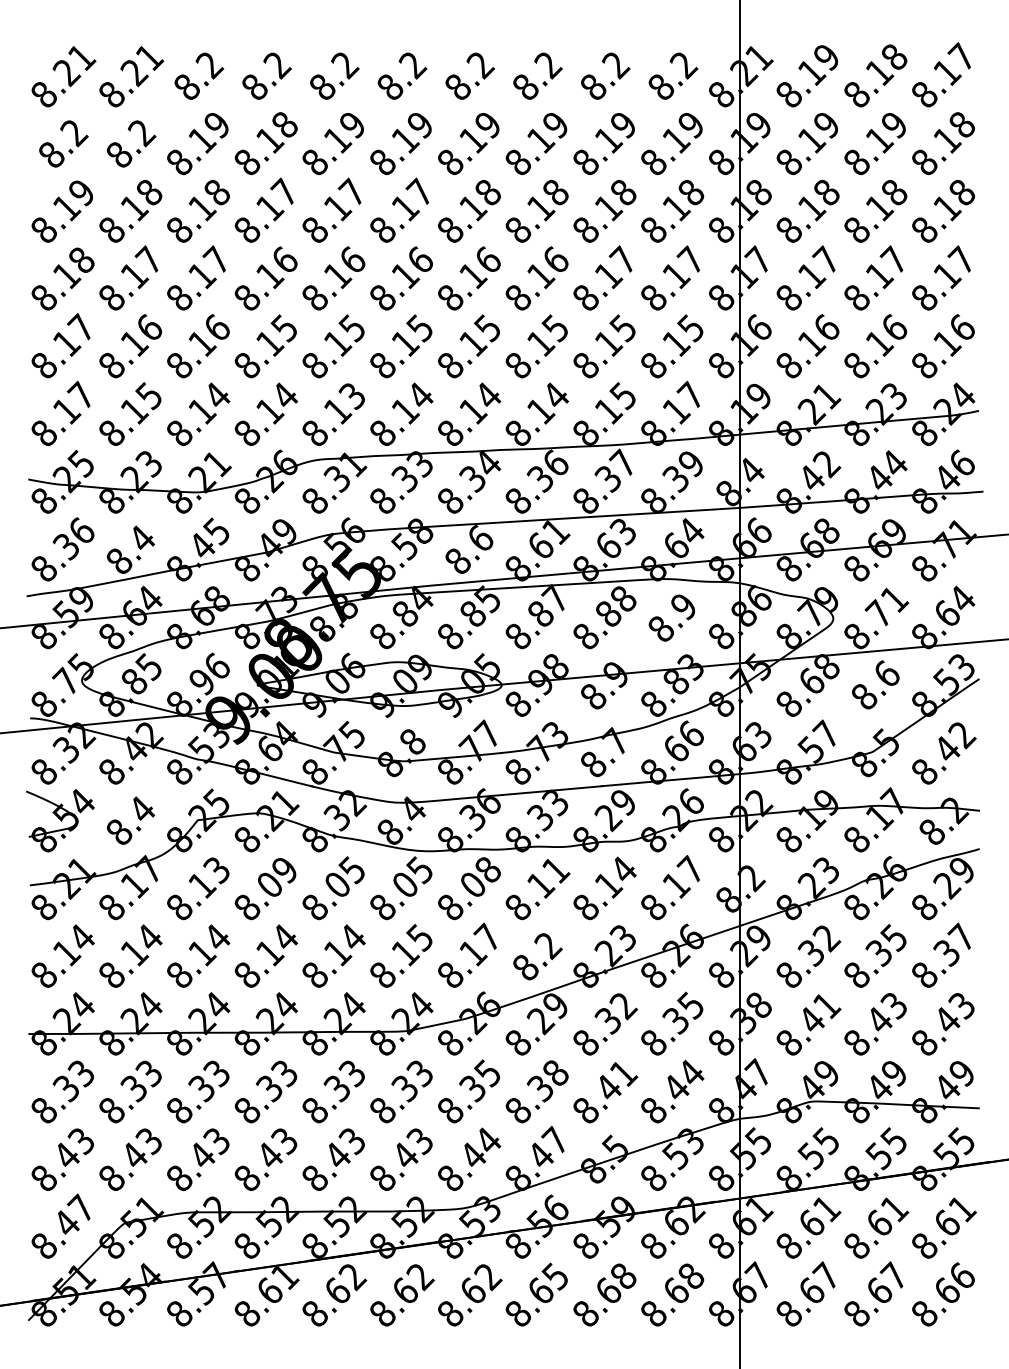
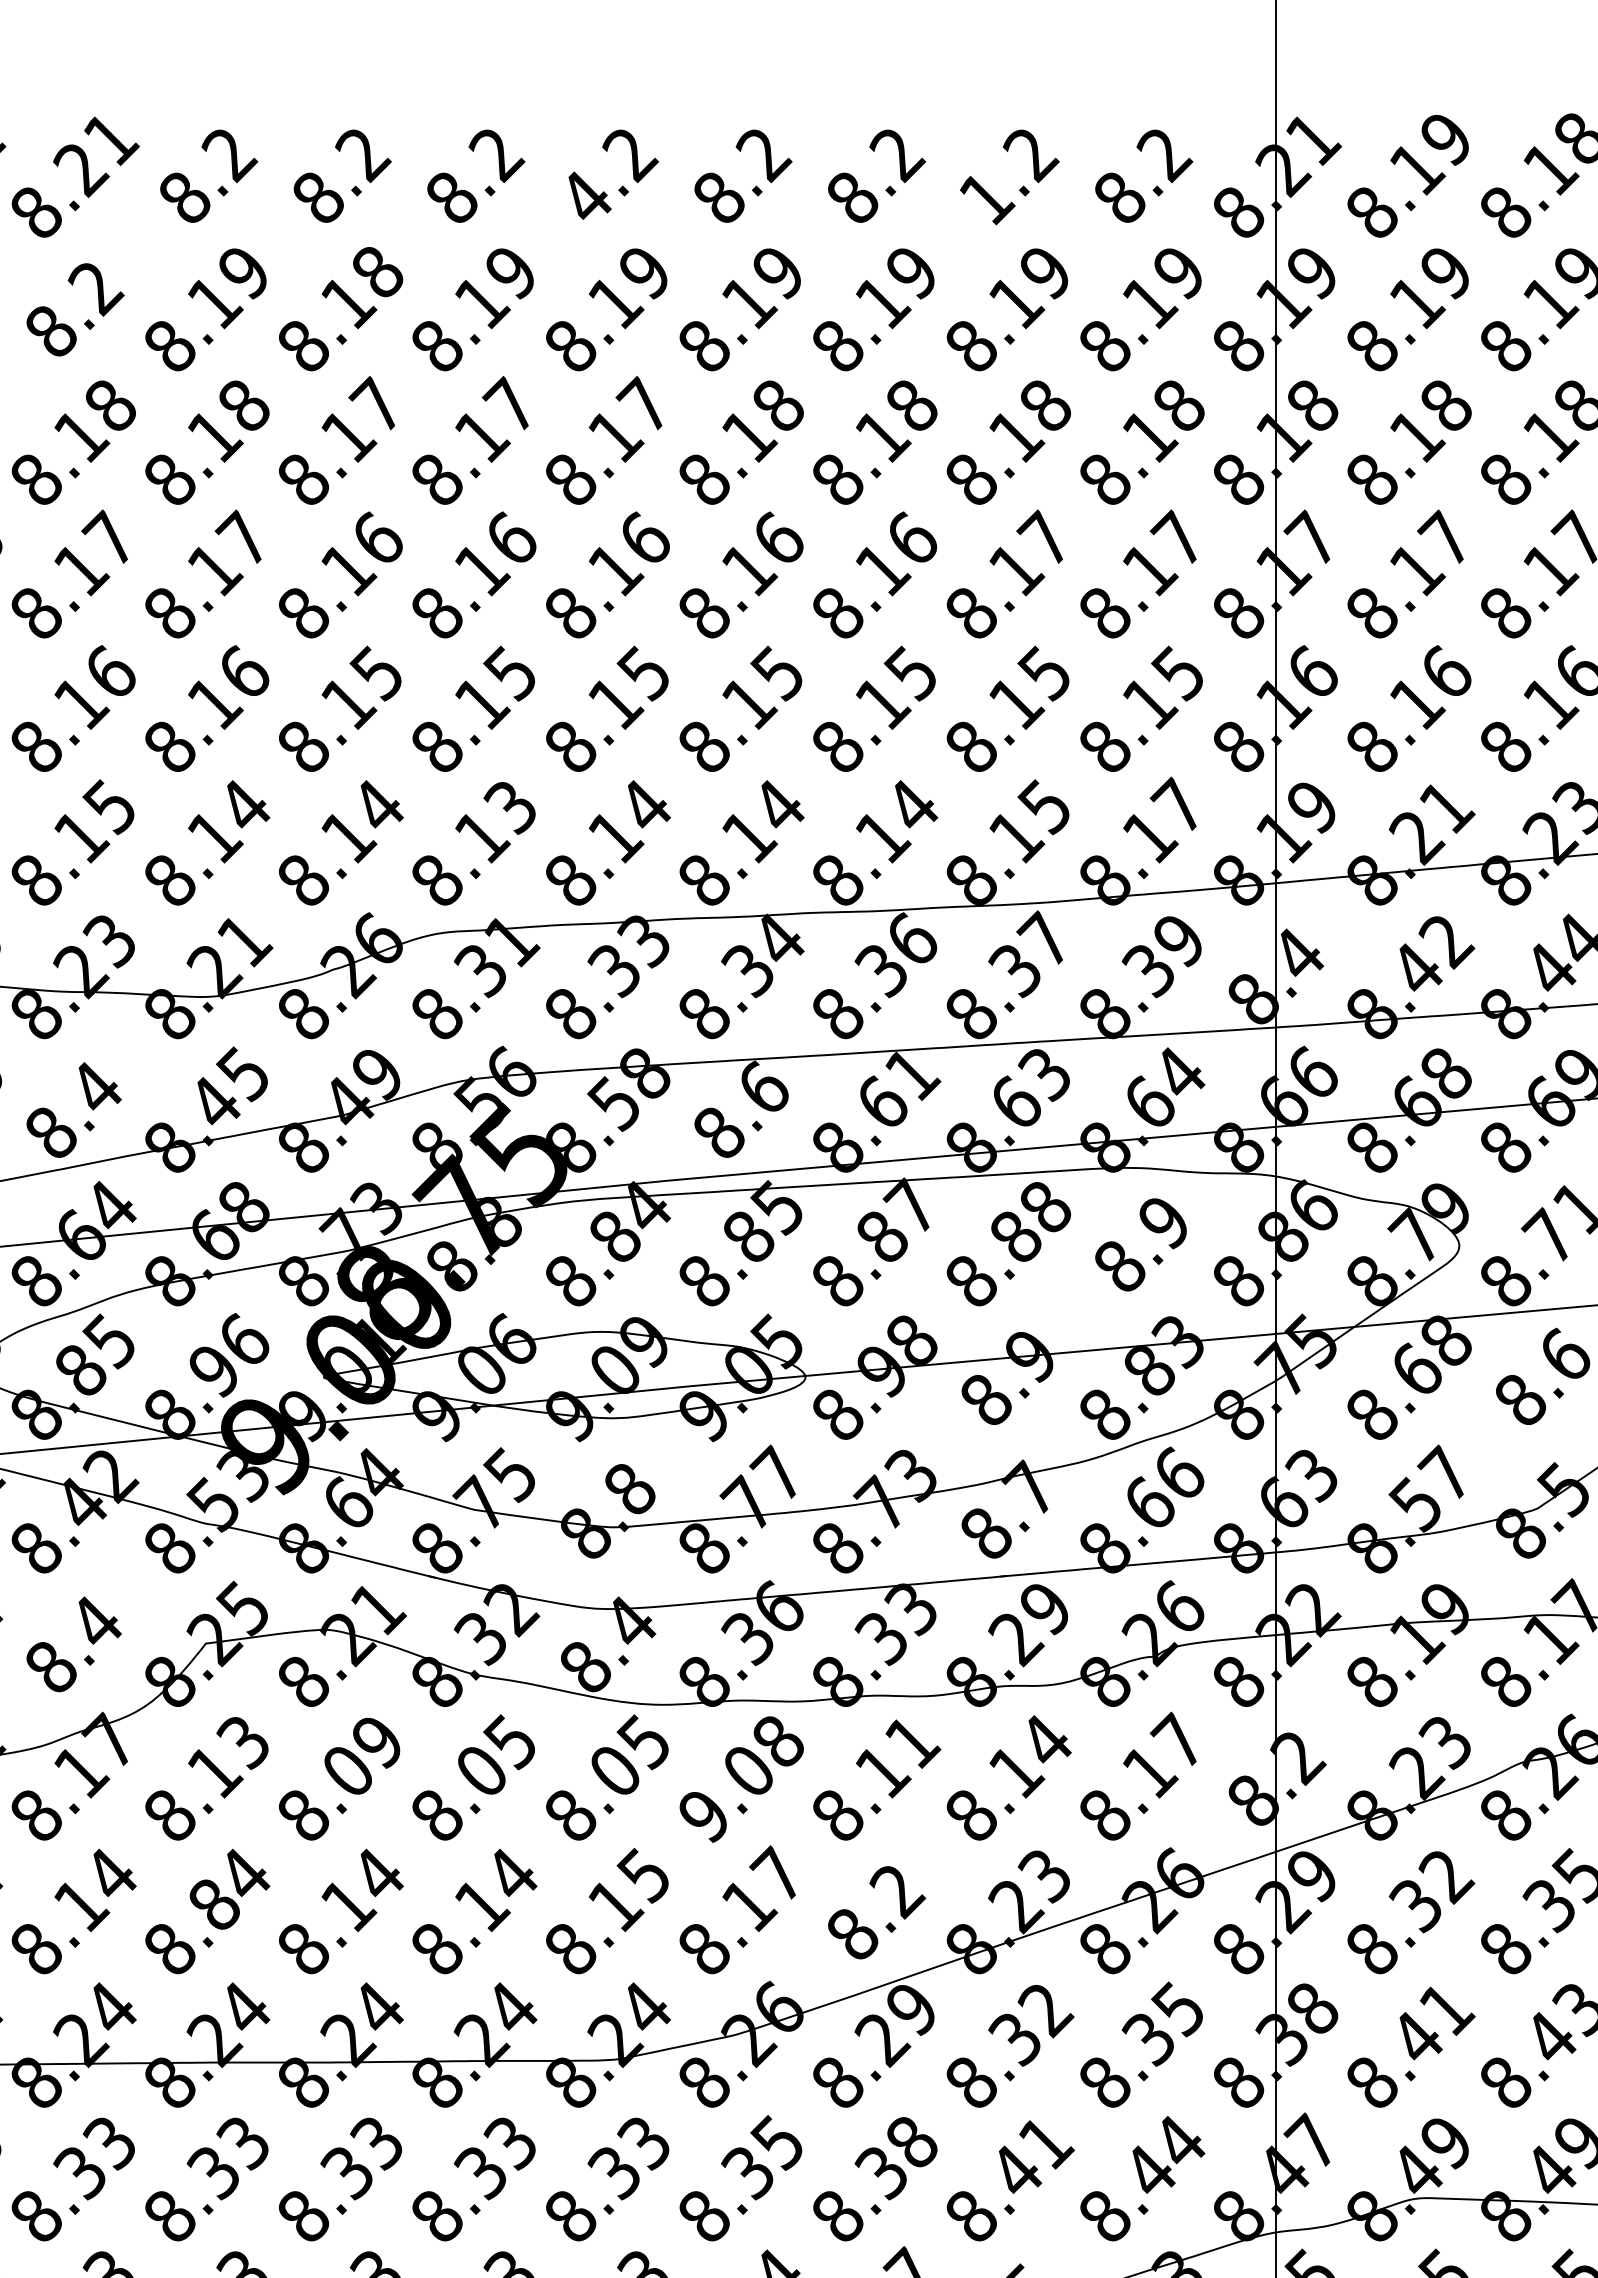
text: (390, 86) -> (586, 196), 8.2 -> 4.2
text: (594, 87) -> (988, 198), 8.2 -> 1.2
text: (450, 907) -> (704, 1815), 8.08 -> 9.08
text: (202, 953) -> (215, 1906), 8.14 -> 8.84

